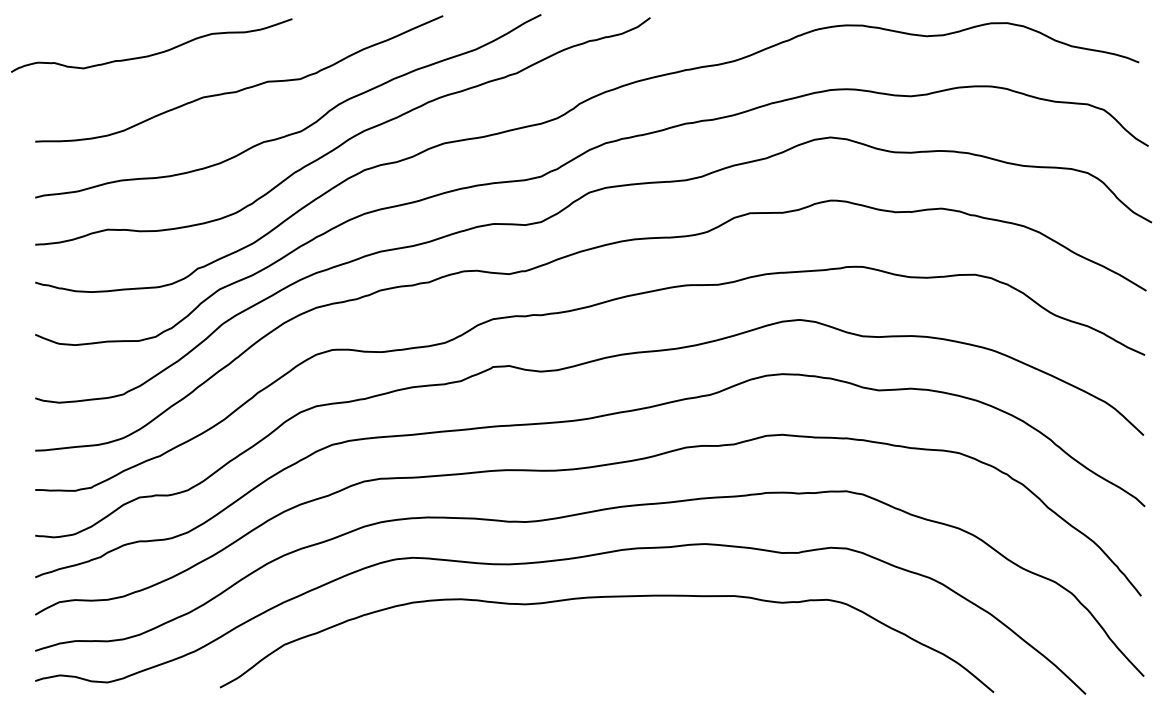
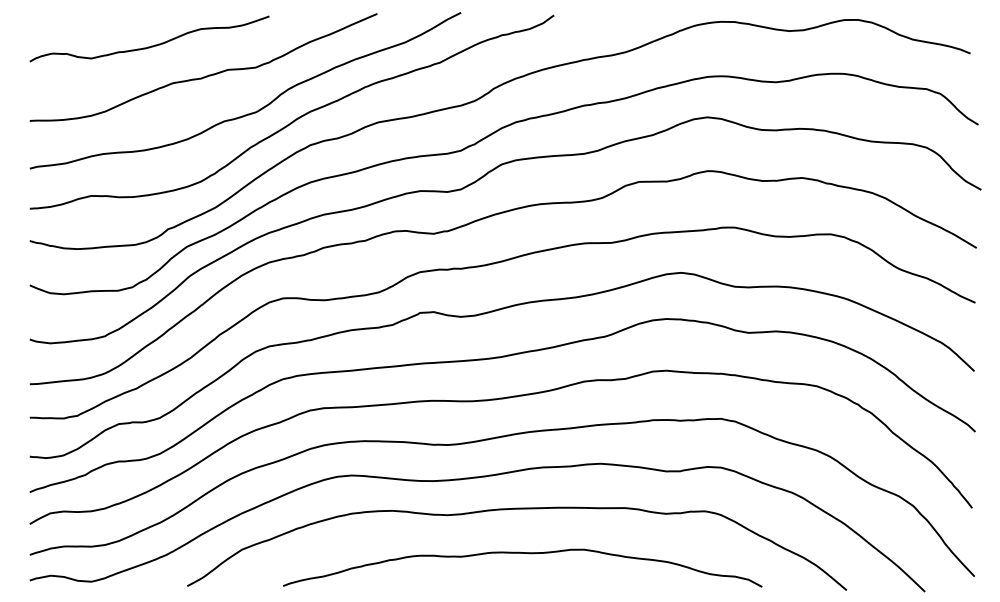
curve: (153, 53) -> (151, 45), moved
curve: (613, 649) -> (522, 553), added

